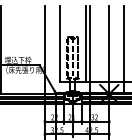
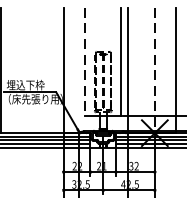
line: (59, 44) -> (84, 62), solid -> dashed
line: (109, 50) -> (155, 71), solid -> dashed

